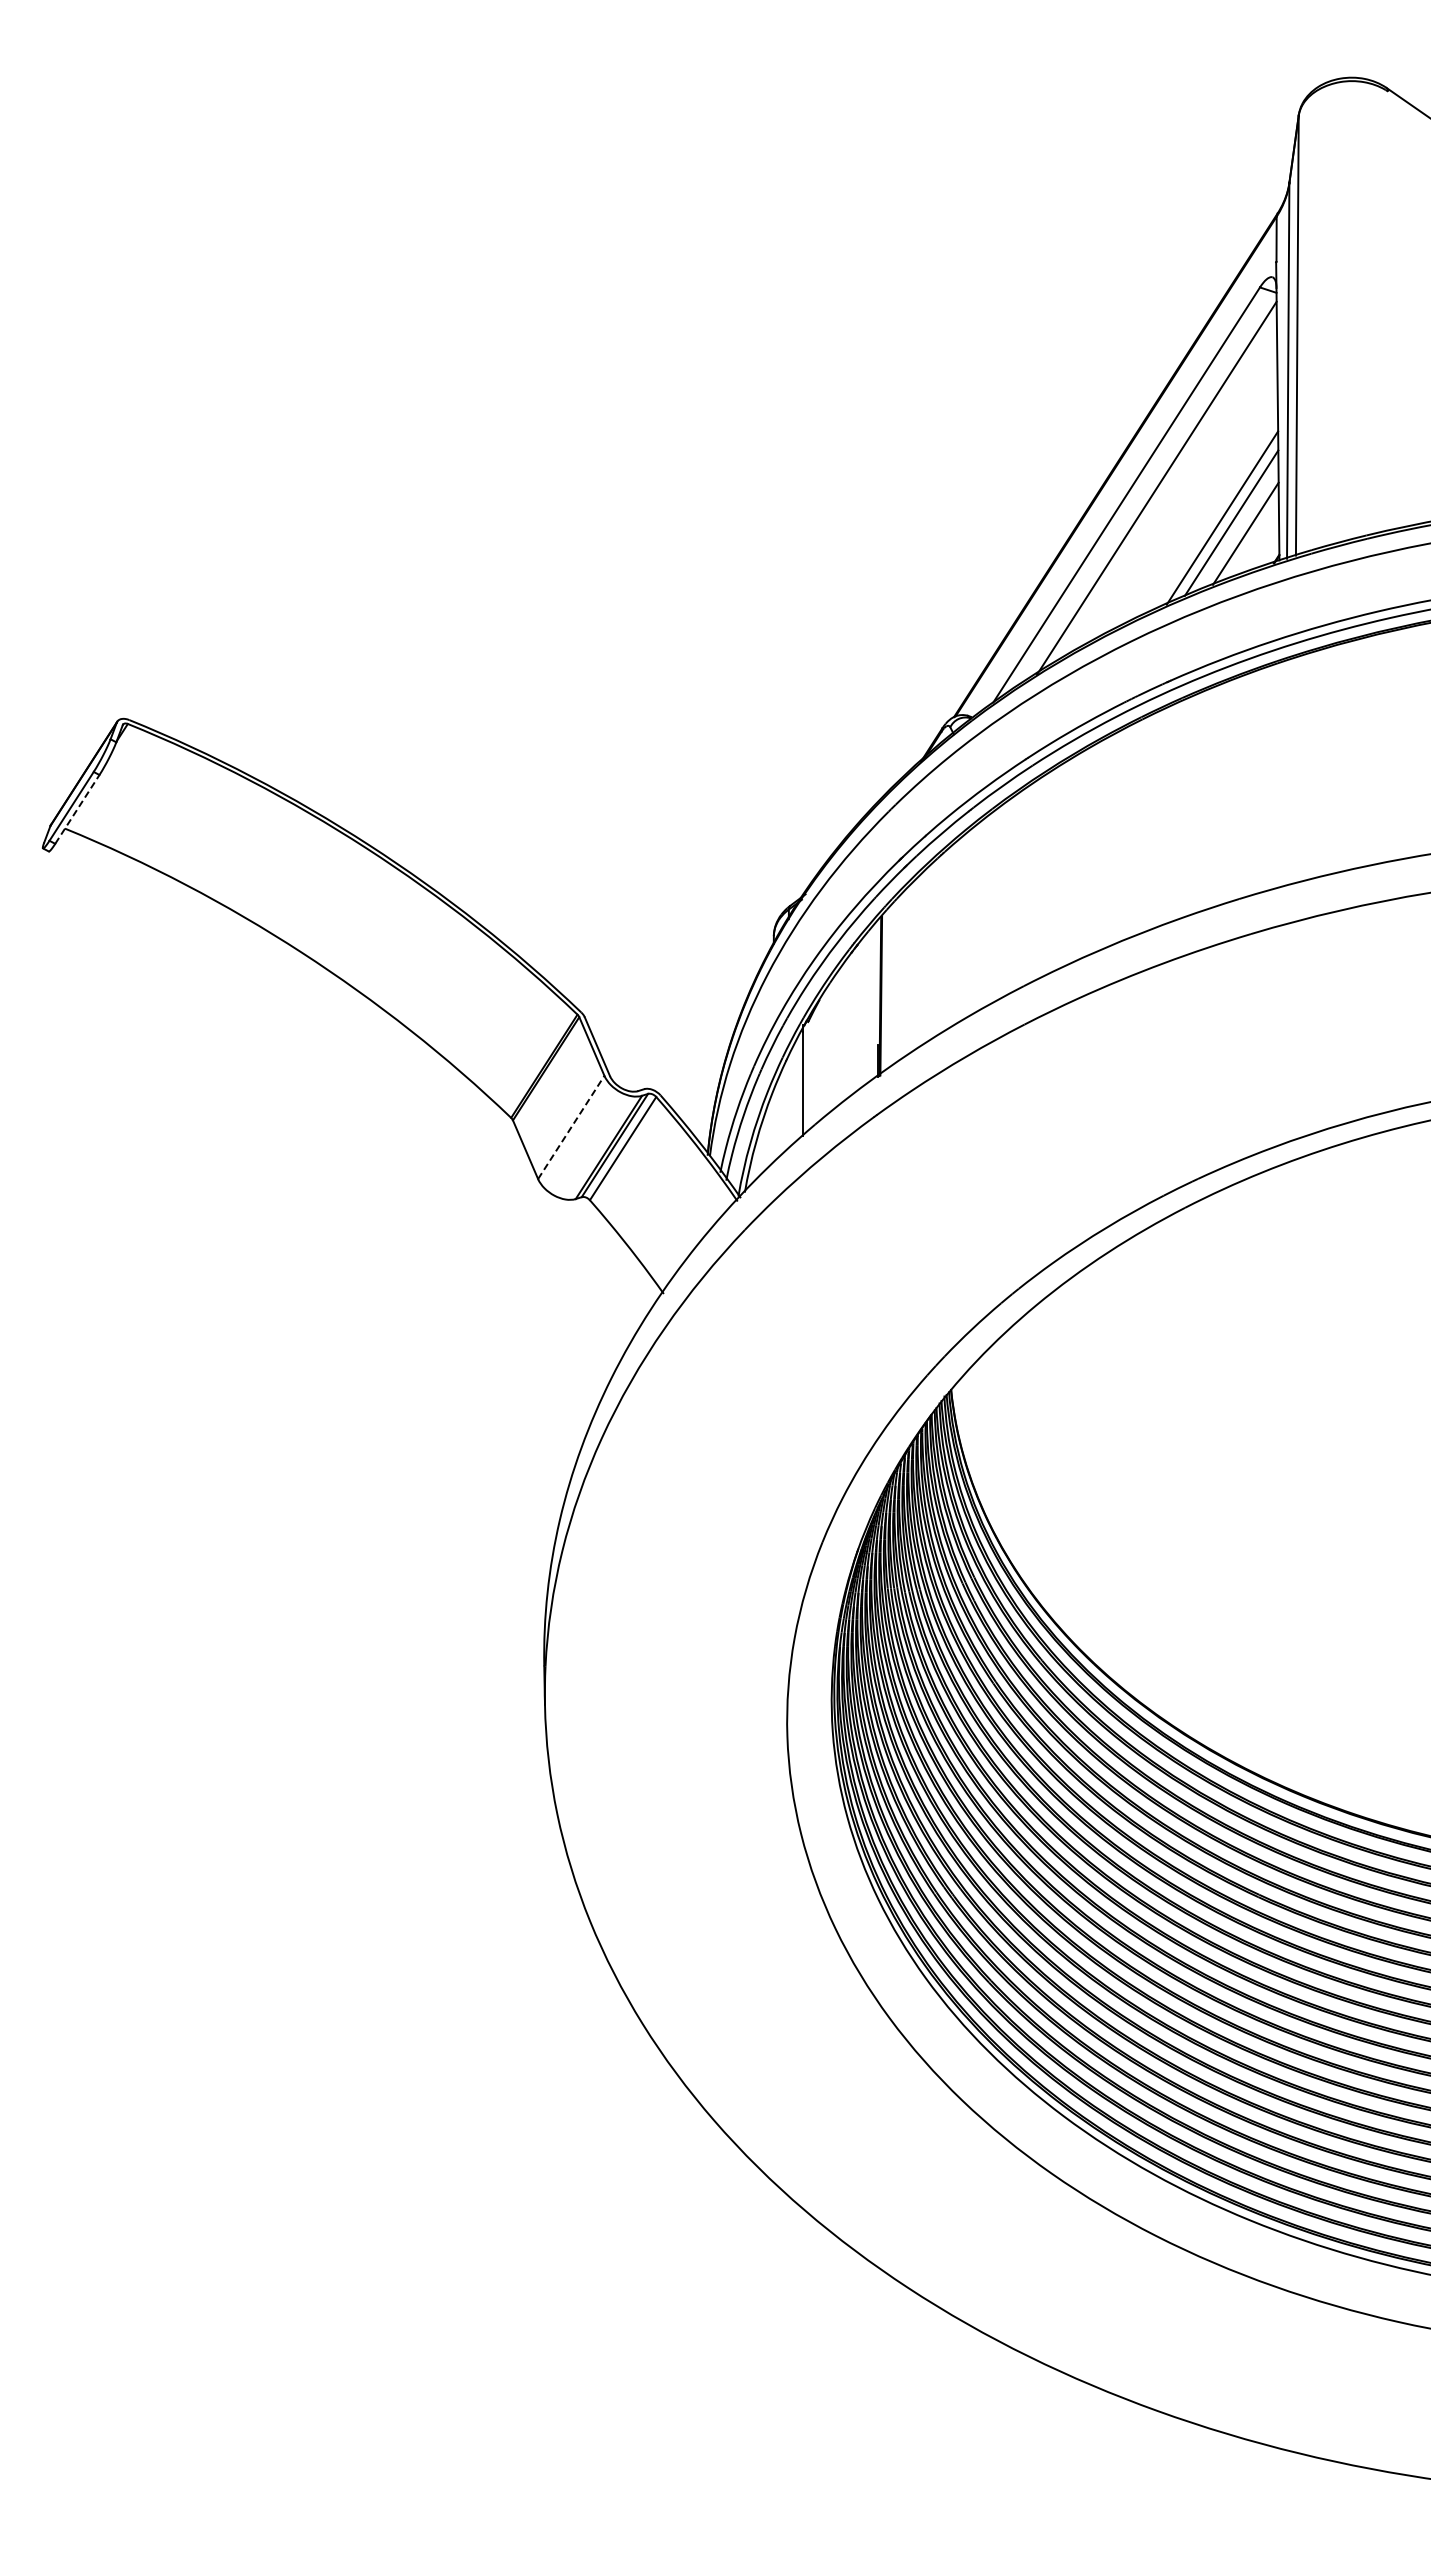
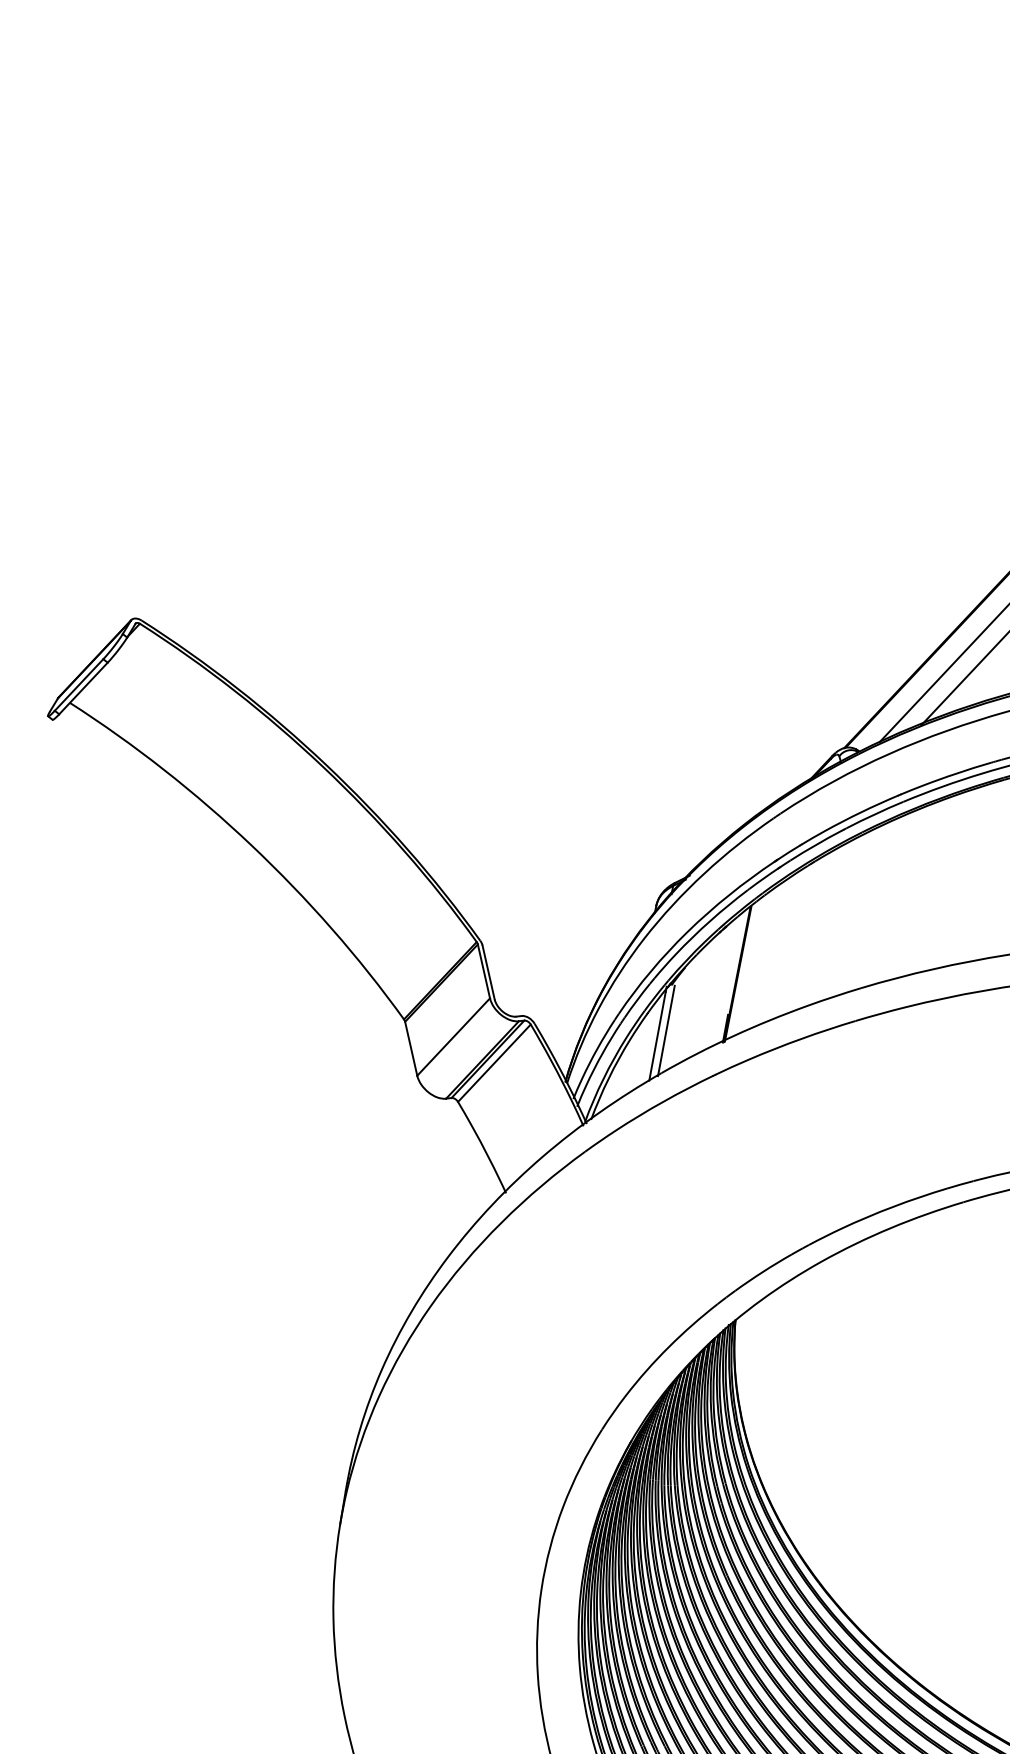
line: (77, 809) -> (83, 688), dashed -> solid
line: (811, 1075) -> (666, 1030), added
line: (571, 1127) -> (453, 1037), dashed -> solid

